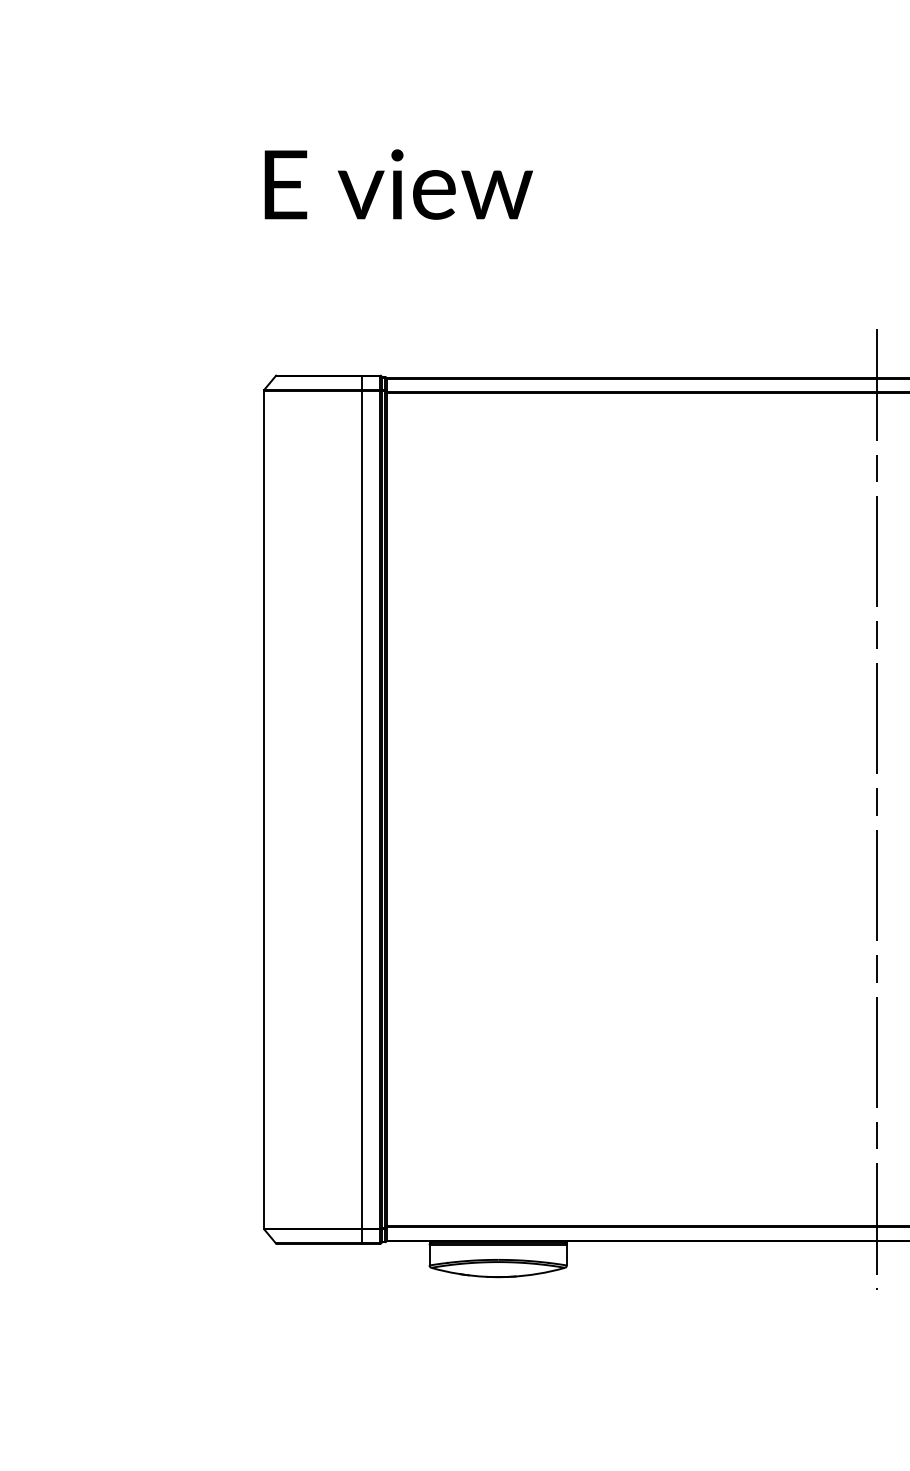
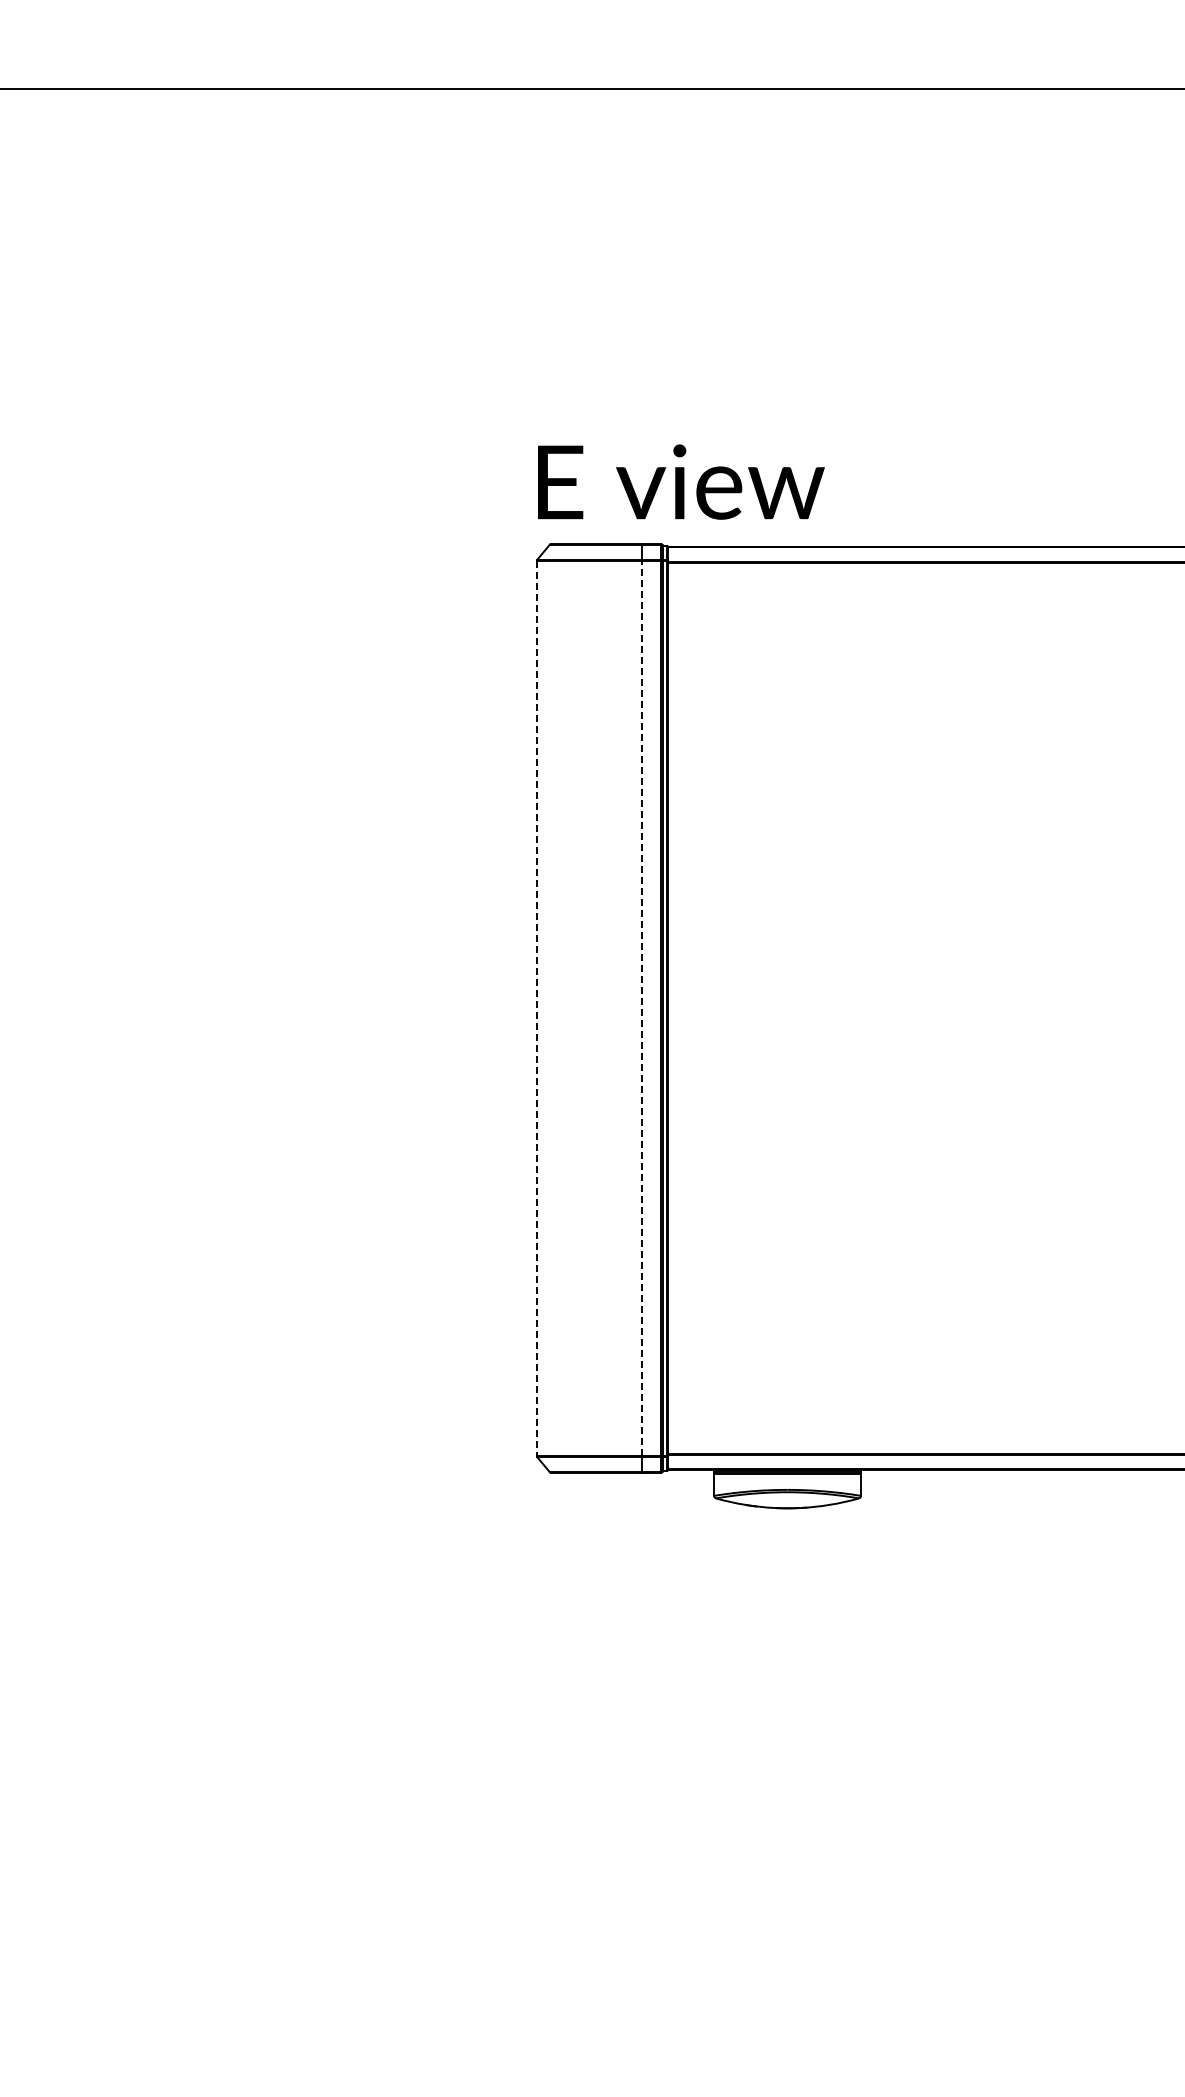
text: (399, 184) -> (681, 481), moved
line: (264, 809) -> (537, 1008), solid -> dashed
line: (362, 809) -> (642, 1008), solid -> dashed

